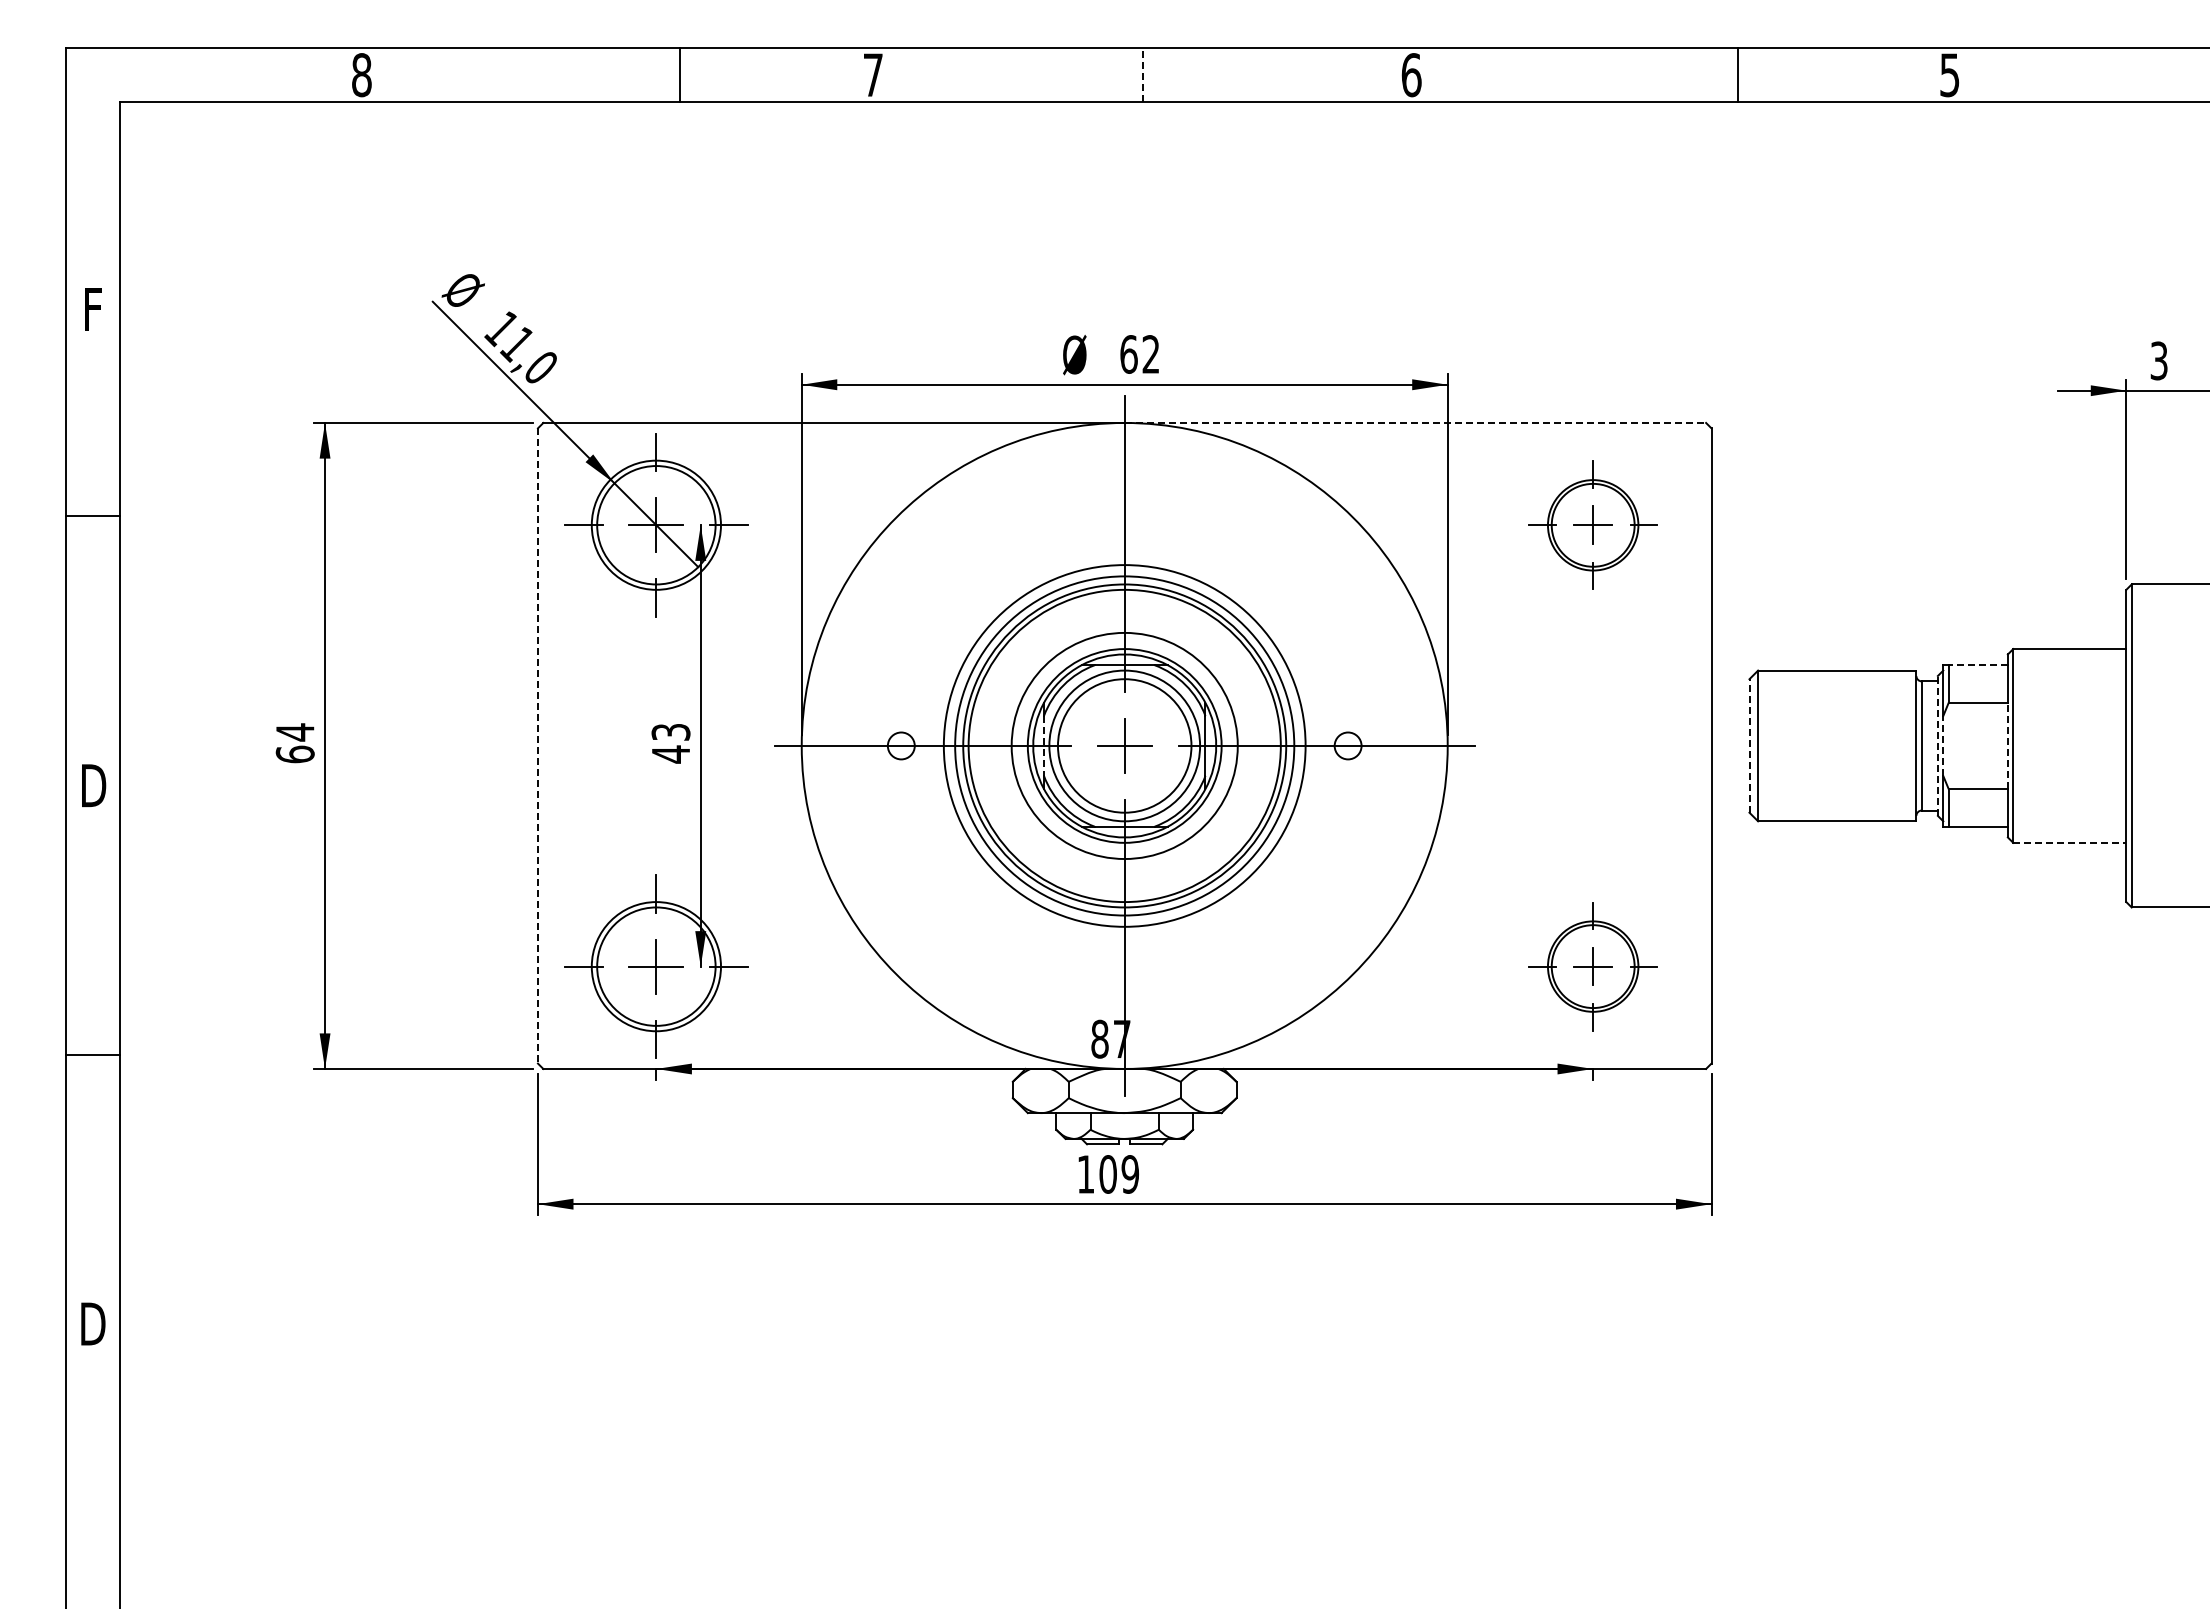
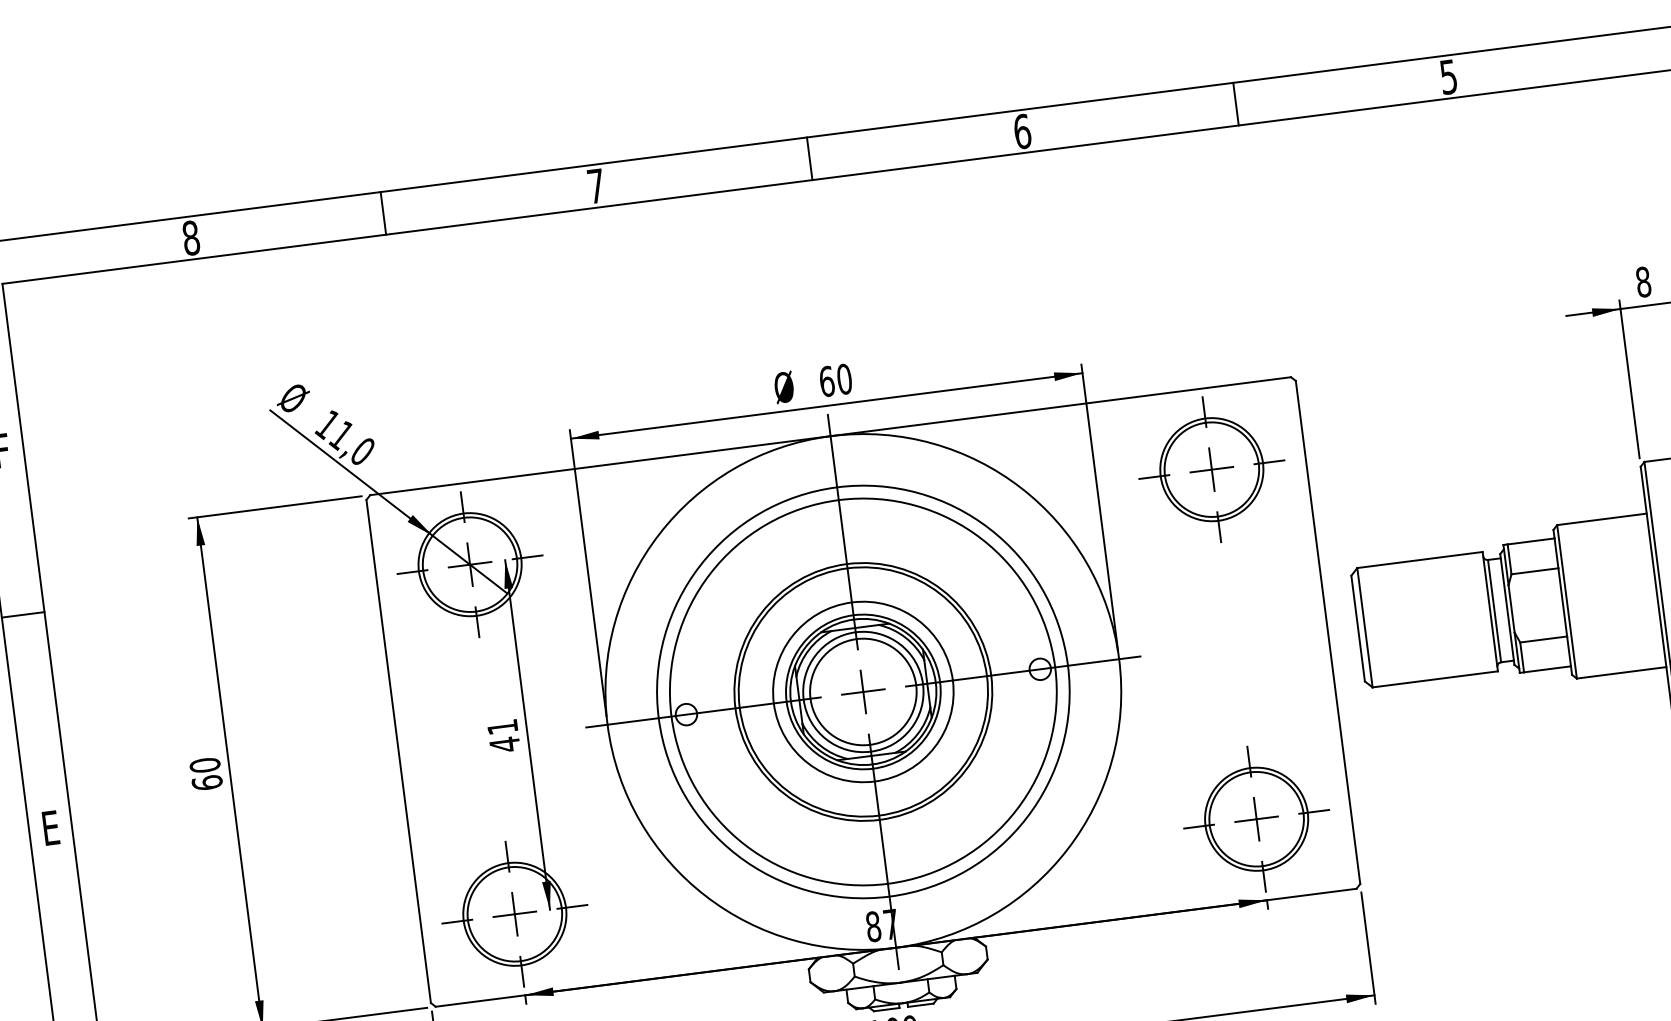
line: (679, 74) -> (383, 213), moved
line: (1738, 74) -> (1236, 103), moved
line: (1142, 75) -> (809, 159), dashed -> solid
text: (1150, 354) -> (844, 379), 62 -> 60
text: (2158, 360) -> (1642, 281), 3 -> 8
line: (1415, 422) -> (1060, 406), dashed -> solid
part: (1593, 525) -> (1212, 469), size x1.43
line: (1978, 665) -> (1531, 541), dashed -> solid
text: (294, 732) -> (204, 765), 64 -> 60
text: (670, 732) -> (502, 727), 43 -> 41
line: (537, 745) -> (398, 751), dashed -> solid
circle: (1124, 745) -> (863, 691), size x1.43
circle: (1124, 745) -> (863, 691), size x1.43
line: (1749, 745) -> (1358, 628), dashed -> solid
line: (1937, 745) -> (1506, 609), dashed -> solid
line: (2007, 745) -> (1562, 602), dashed -> solid
line: (1043, 746) -> (799, 700), dashed -> solid
line: (1943, 746) -> (1511, 609), dashed -> solid
text: (94, 785) -> (51, 827), D -> E
line: (2069, 842) -> (1621, 672), dashed -> solid
part: (1593, 966) -> (1256, 819), size x1.43

